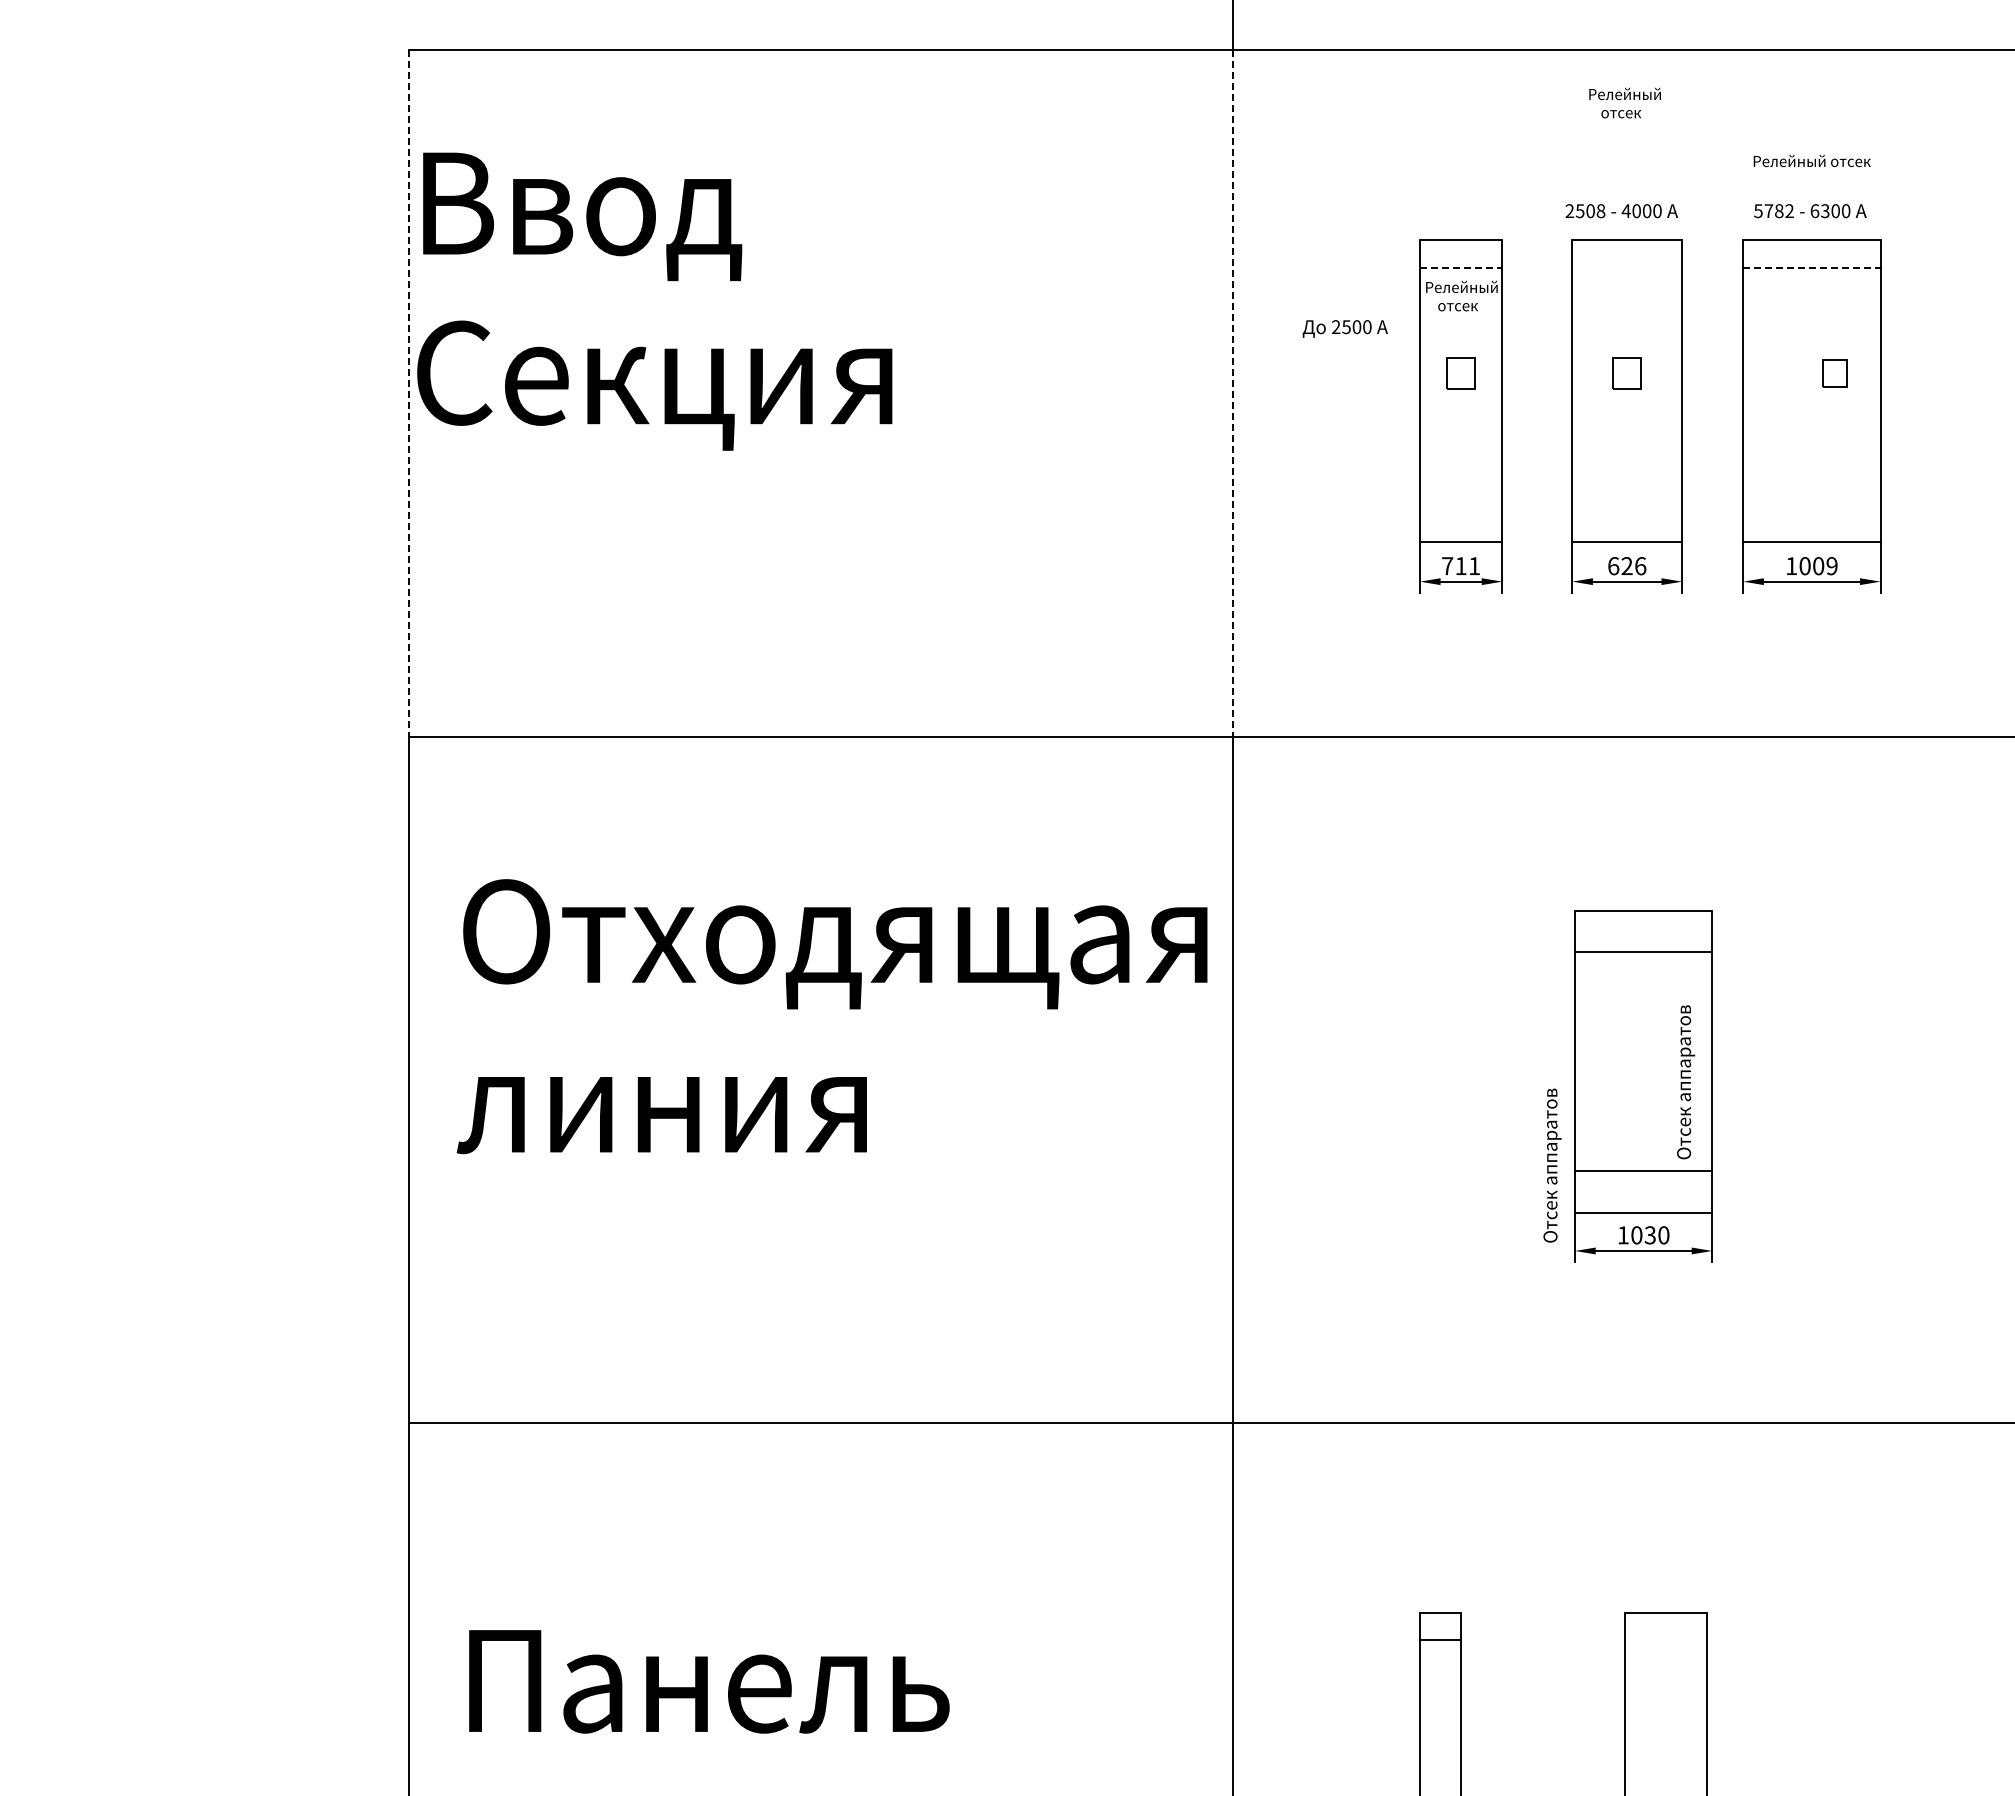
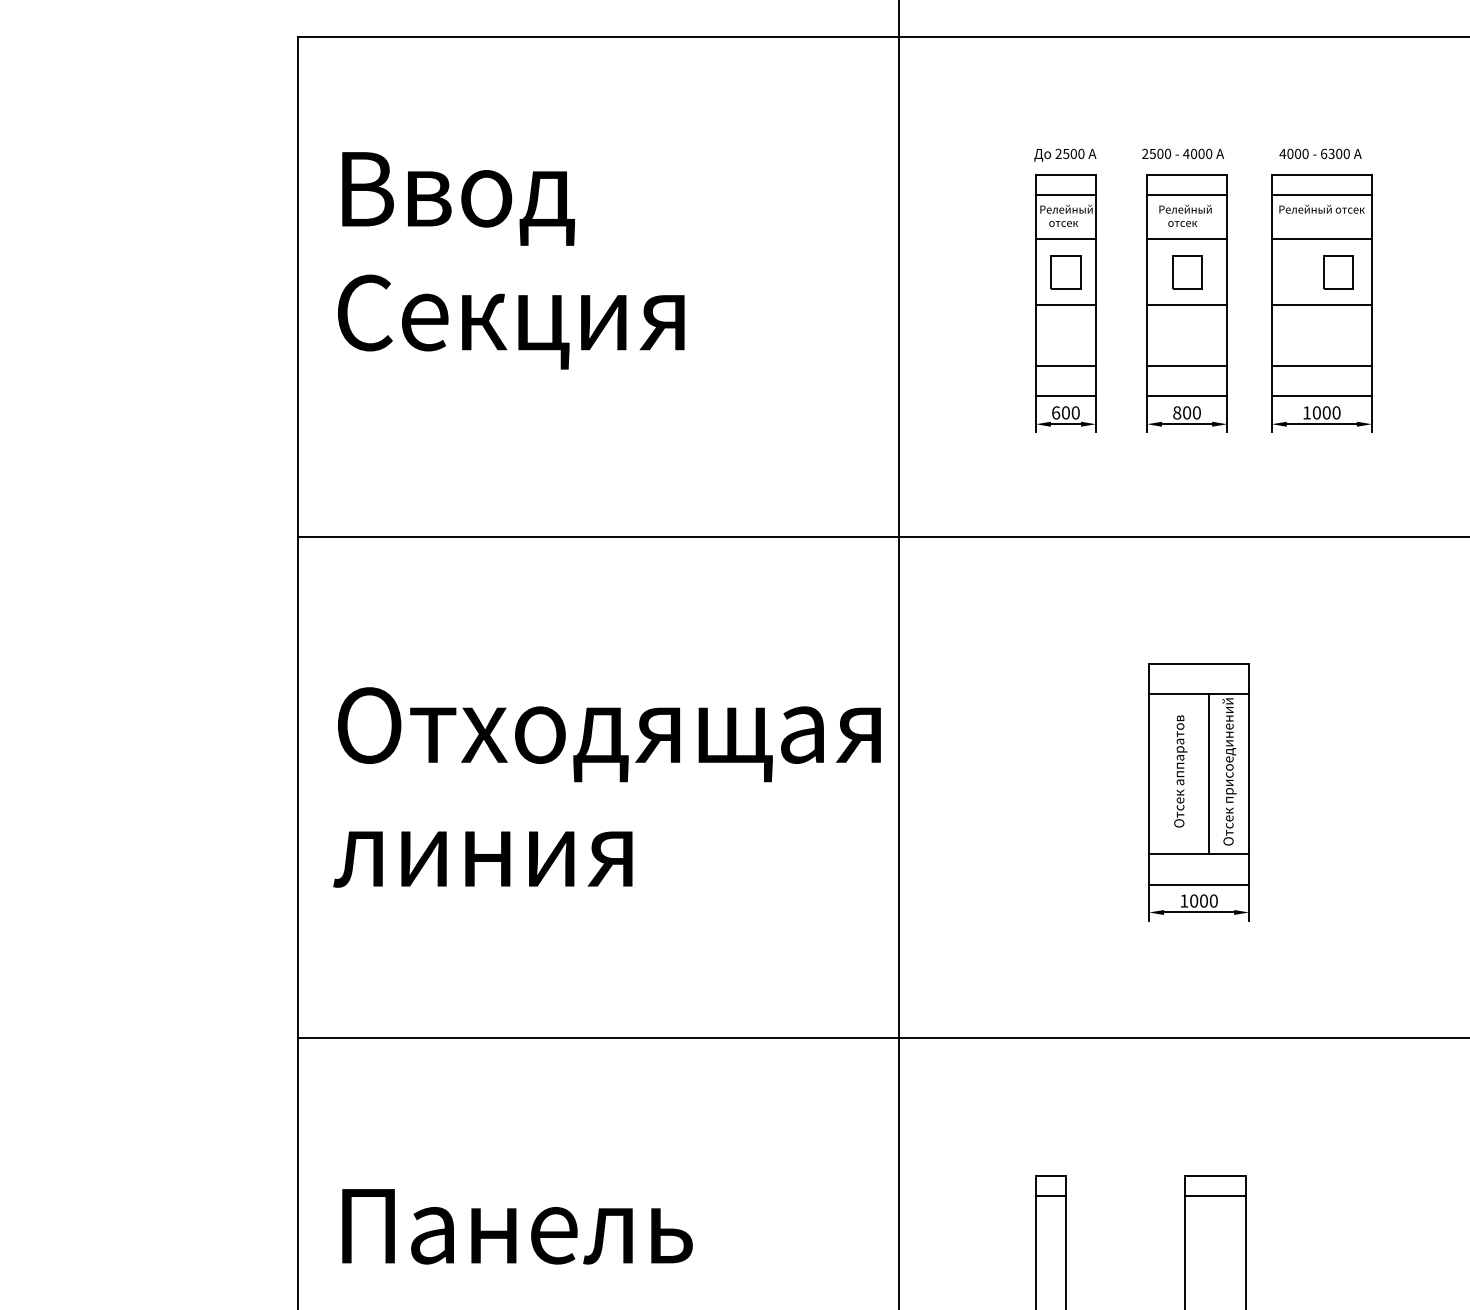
text: (1624, 102) -> (1185, 215), moved
text: (1811, 160) -> (1321, 208), moved
text: (1600, 210) -> (1167, 153), 2508 -> 2500
text: (1773, 211) -> (1293, 154), 5782 -> 4000
line: (1461, 267) -> (1066, 195), dashed -> solid
line: (1627, 267) -> (1187, 195), added
line: (1811, 267) -> (1321, 195), dashed -> solid
text: (654, 301) -> (511, 260), moved
text: (1344, 328) -> (1064, 154), moved
line: (1460, 328) -> (1065, 239), added
line: (1627, 328) -> (1187, 239), added
line: (1811, 328) -> (1321, 239), added
part: (1460, 373) -> (1065, 272), size x1.43
part: (1626, 373) -> (1186, 272), size x1.43
part: (1834, 373) -> (1338, 272), size x1.67
line: (409, 393) -> (298, 286), dashed -> solid
line: (1232, 393) -> (899, 286), dashed -> solid
line: (1460, 418) -> (1065, 305), added
line: (1627, 418) -> (1187, 305), added
line: (1811, 418) -> (1321, 305), added
line: (1460, 501) -> (1065, 365), added
line: (1627, 501) -> (1187, 365), added
line: (1811, 501) -> (1321, 365), added
text: (1461, 566) -> (1066, 413), 711 -> 600
text: (1627, 566) -> (1187, 413), 626 -> 800
text: (1831, 566) -> (1336, 413), 1009 -> 1000
text: (831, 1016) -> (606, 787), moved
text: (1685, 1029) -> (1229, 750), Отсек аппаратов -> Отсек присоединений
line: (1657, 1061) -> (1209, 774), added
text: (1552, 1165) -> (1180, 771), moved
text: (1649, 1235) -> (1203, 901), 1030 -> 1000
line: (1665, 1640) -> (1215, 1196), added

